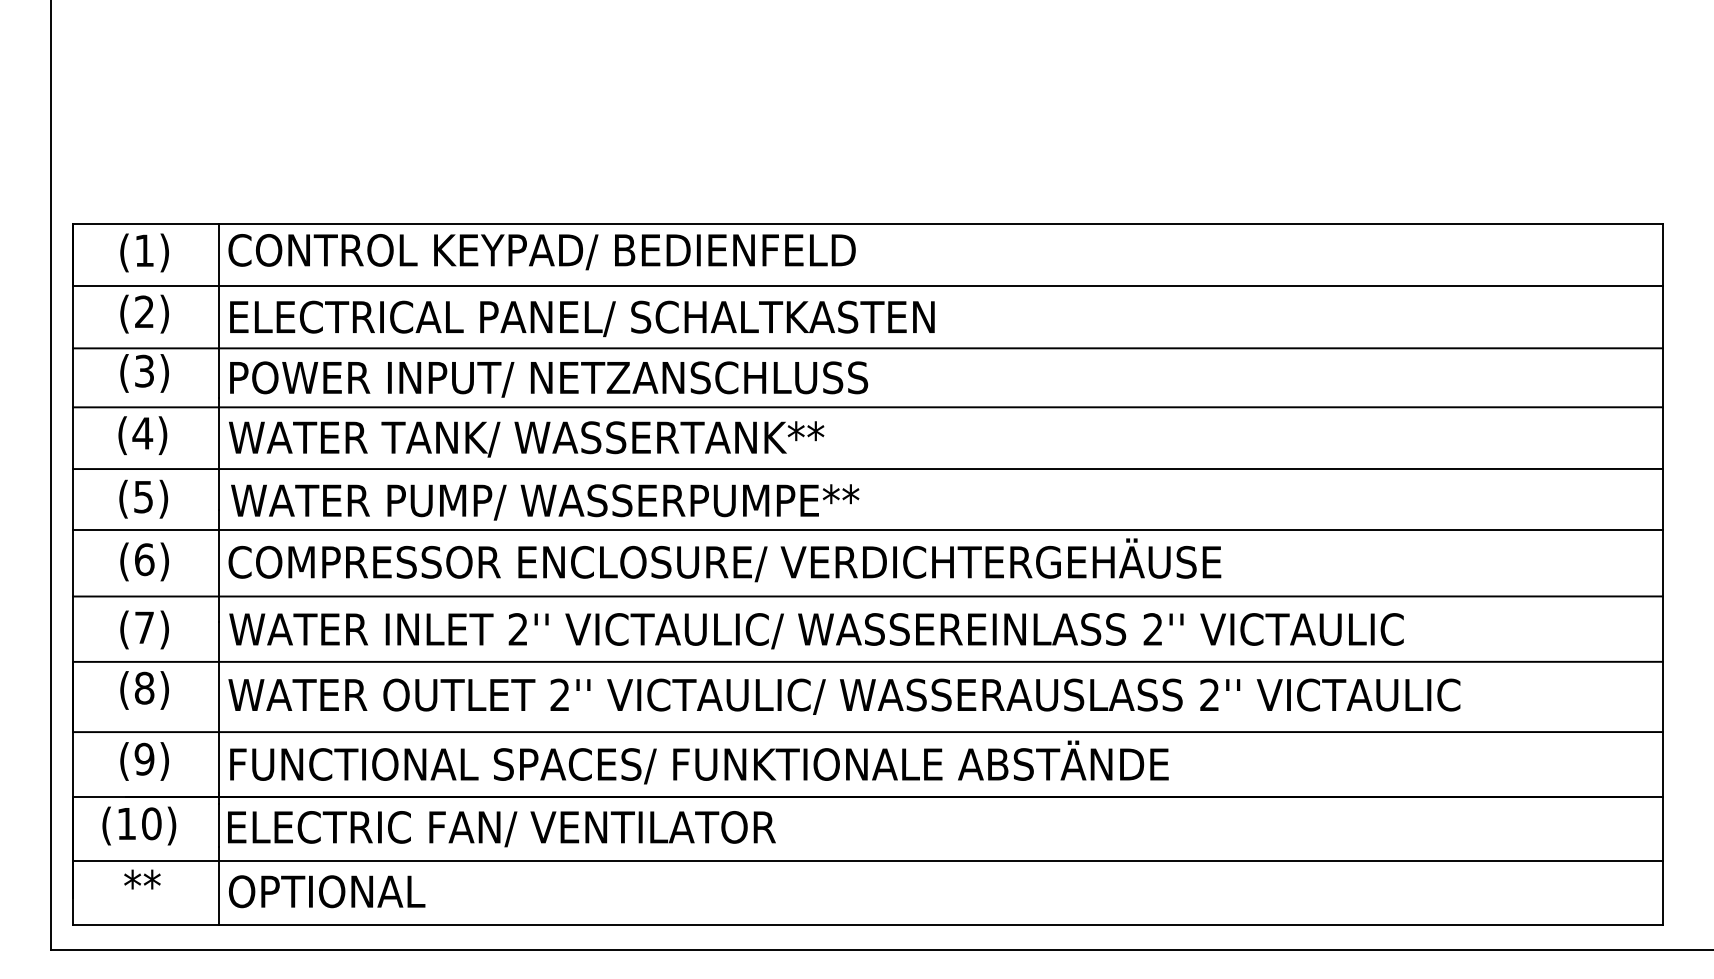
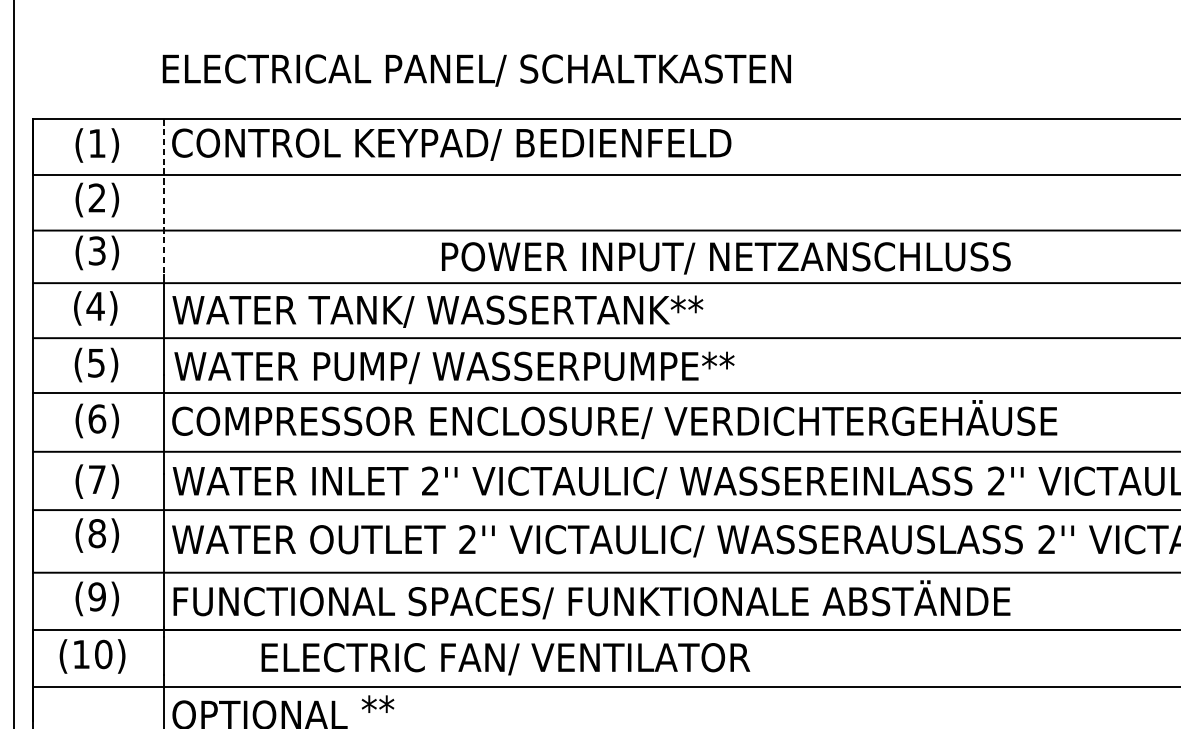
line: (219, 311) -> (164, 197), solid -> dashed
text: (582, 318) -> (477, 70), moved
text: (549, 379) -> (726, 258), moved
text: (501, 829) -> (505, 659), moved
text: (142, 879) -> (378, 704), moved

